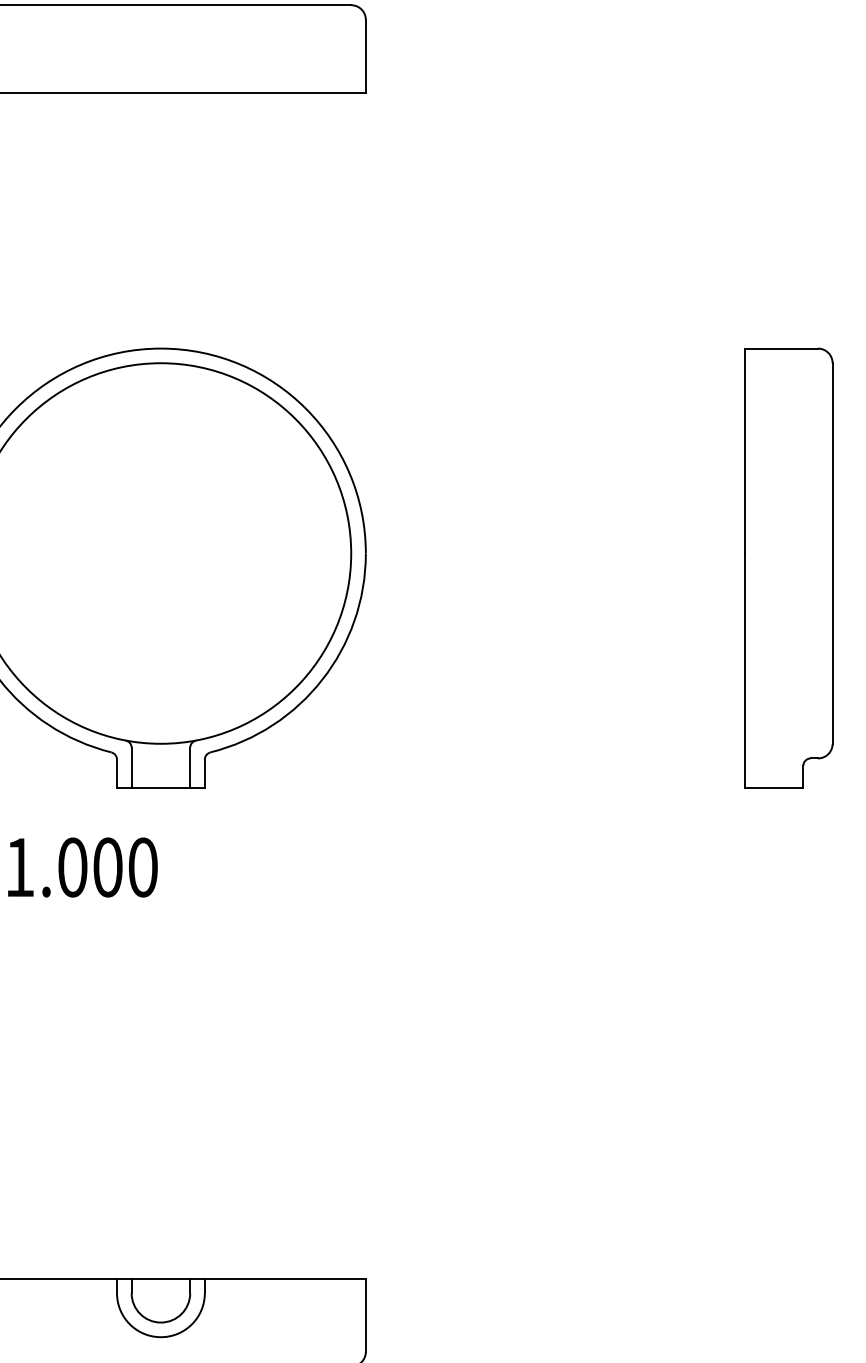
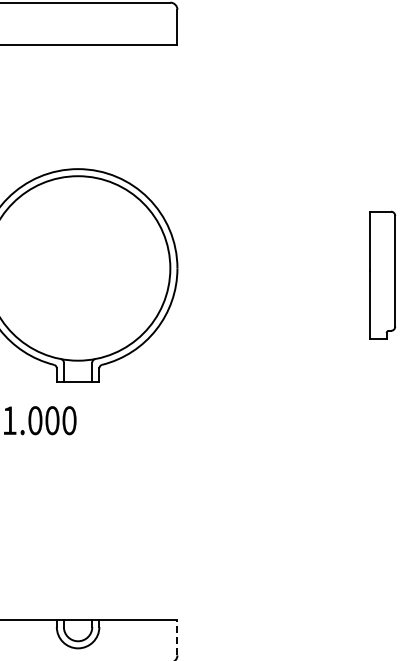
part: (788, 568) -> (382, 275), size x0.6
line: (365, 1314) -> (177, 637), solid -> dashed

